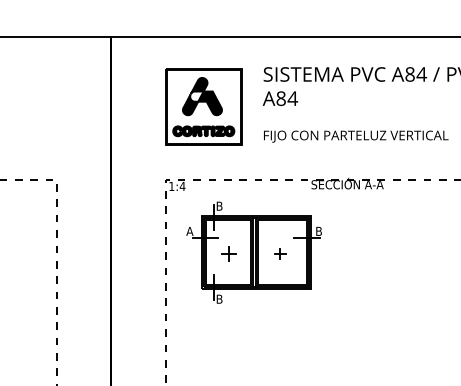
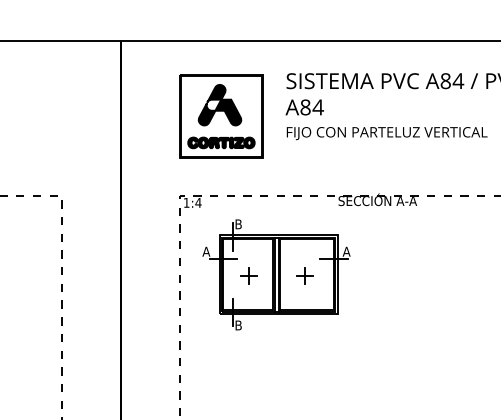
text: (356, 136) -> (387, 133), moved
text: (318, 230) -> (346, 250), B -> A
part: (280, 253) -> (304, 275), size x1.43

